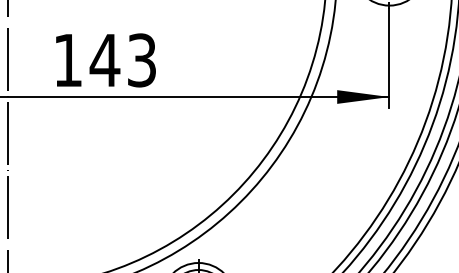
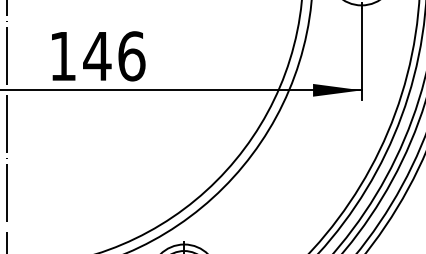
text: (141, 60) -> (131, 56), 143 -> 146

